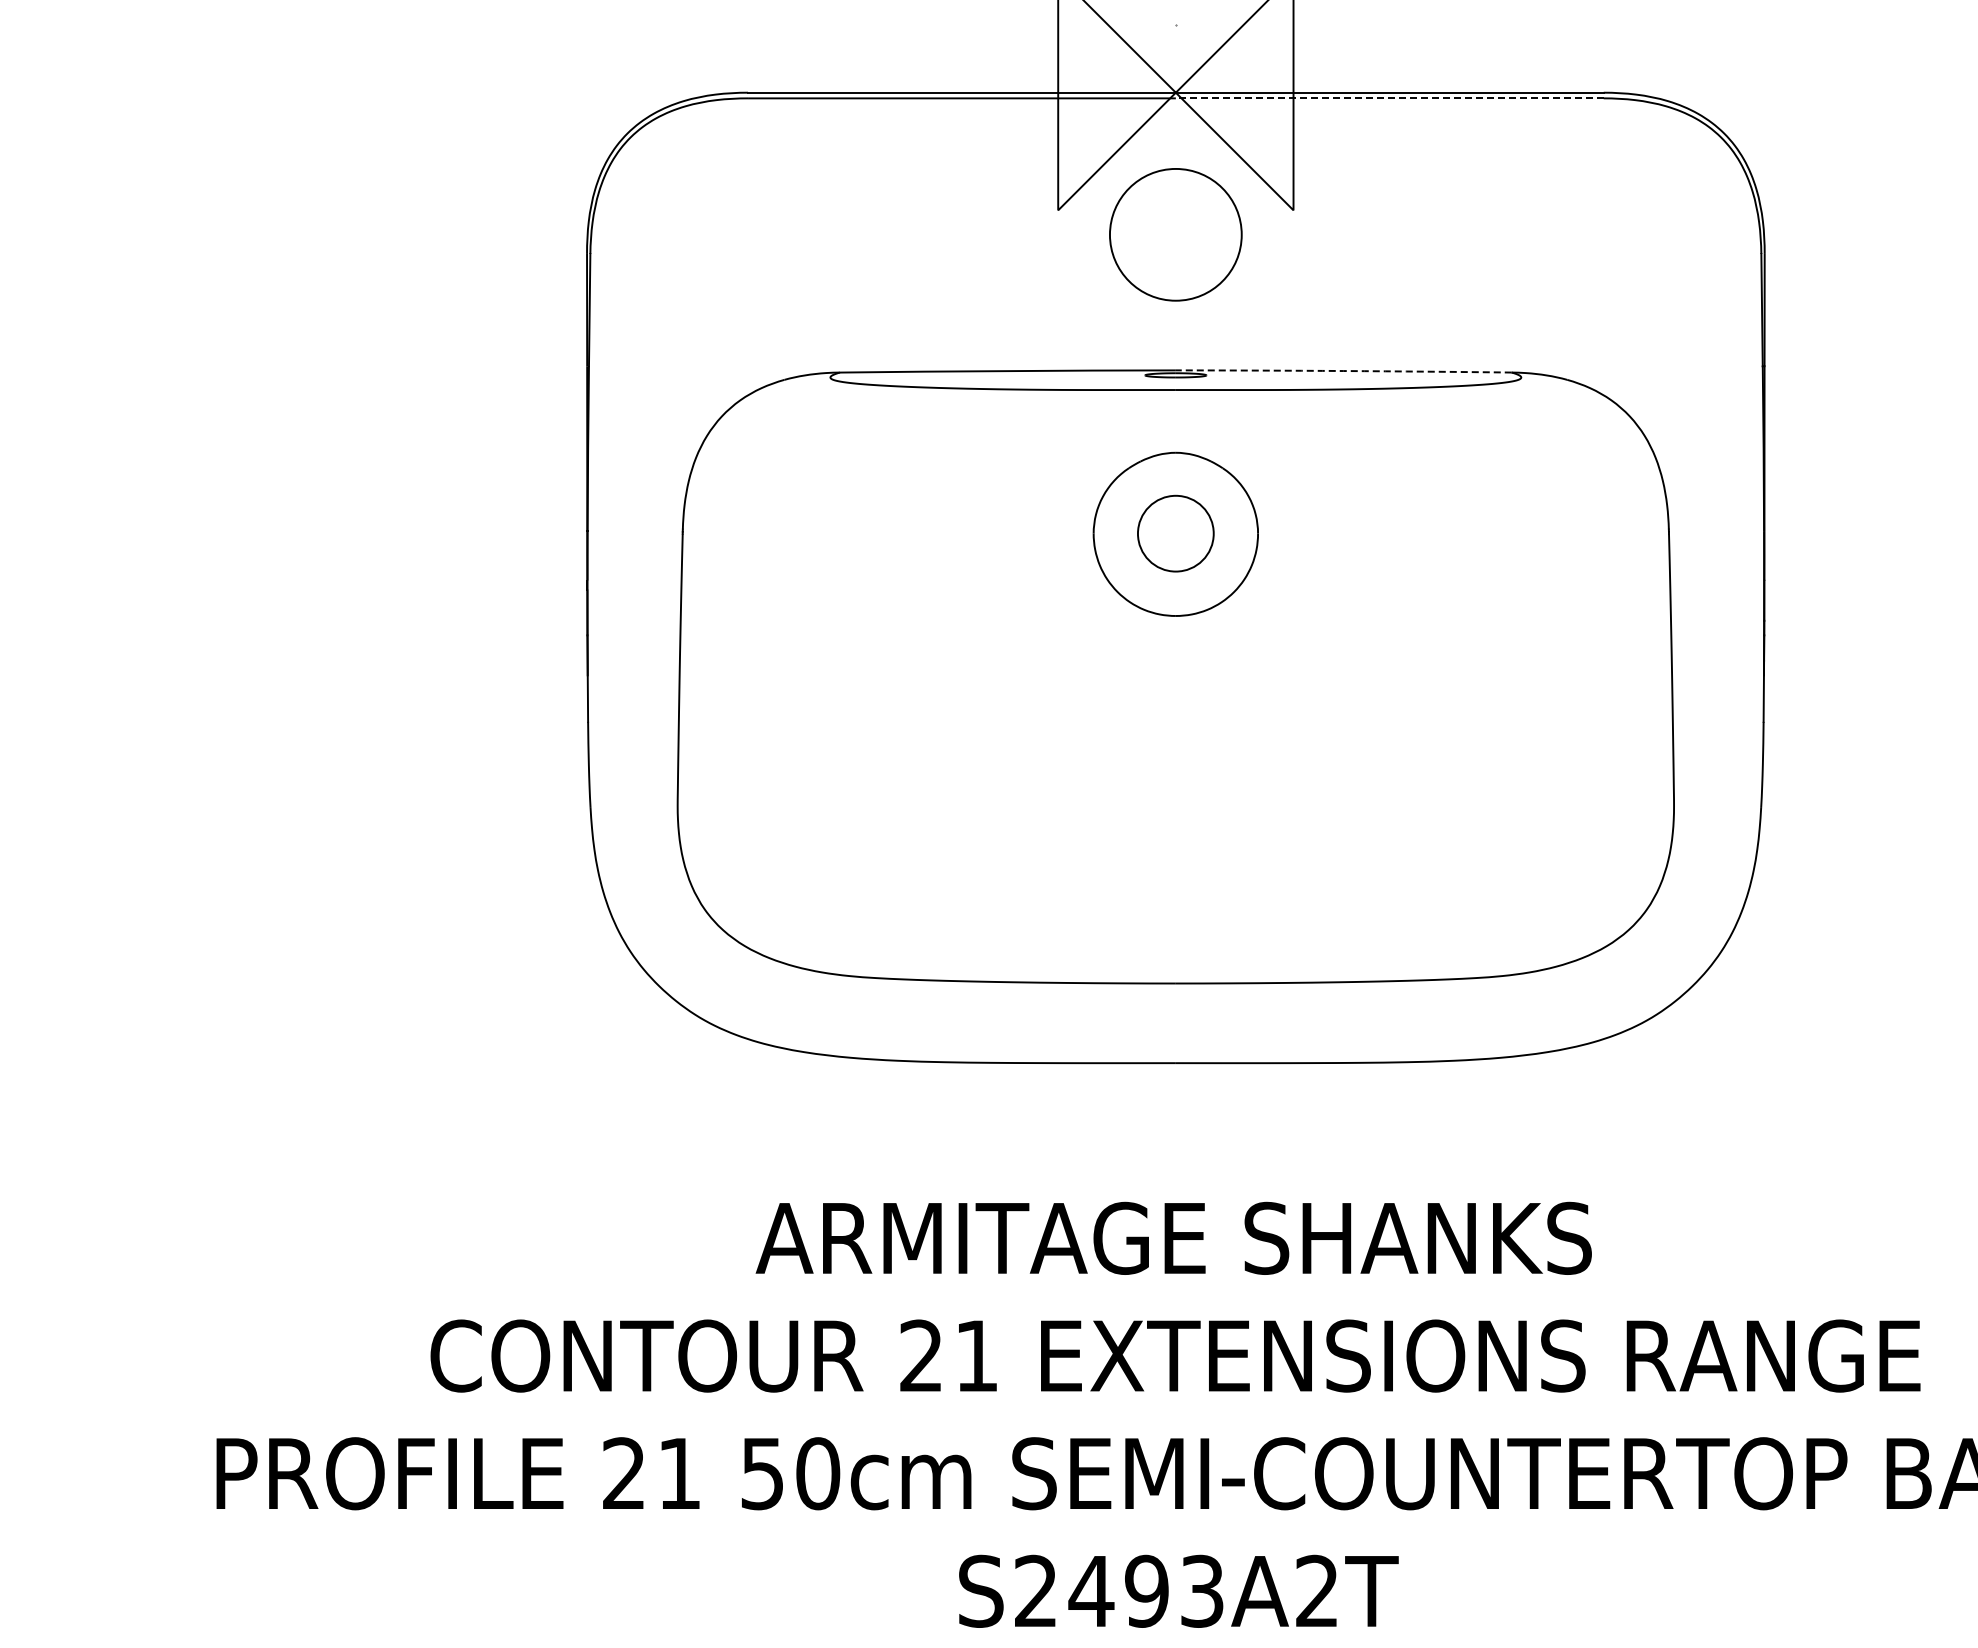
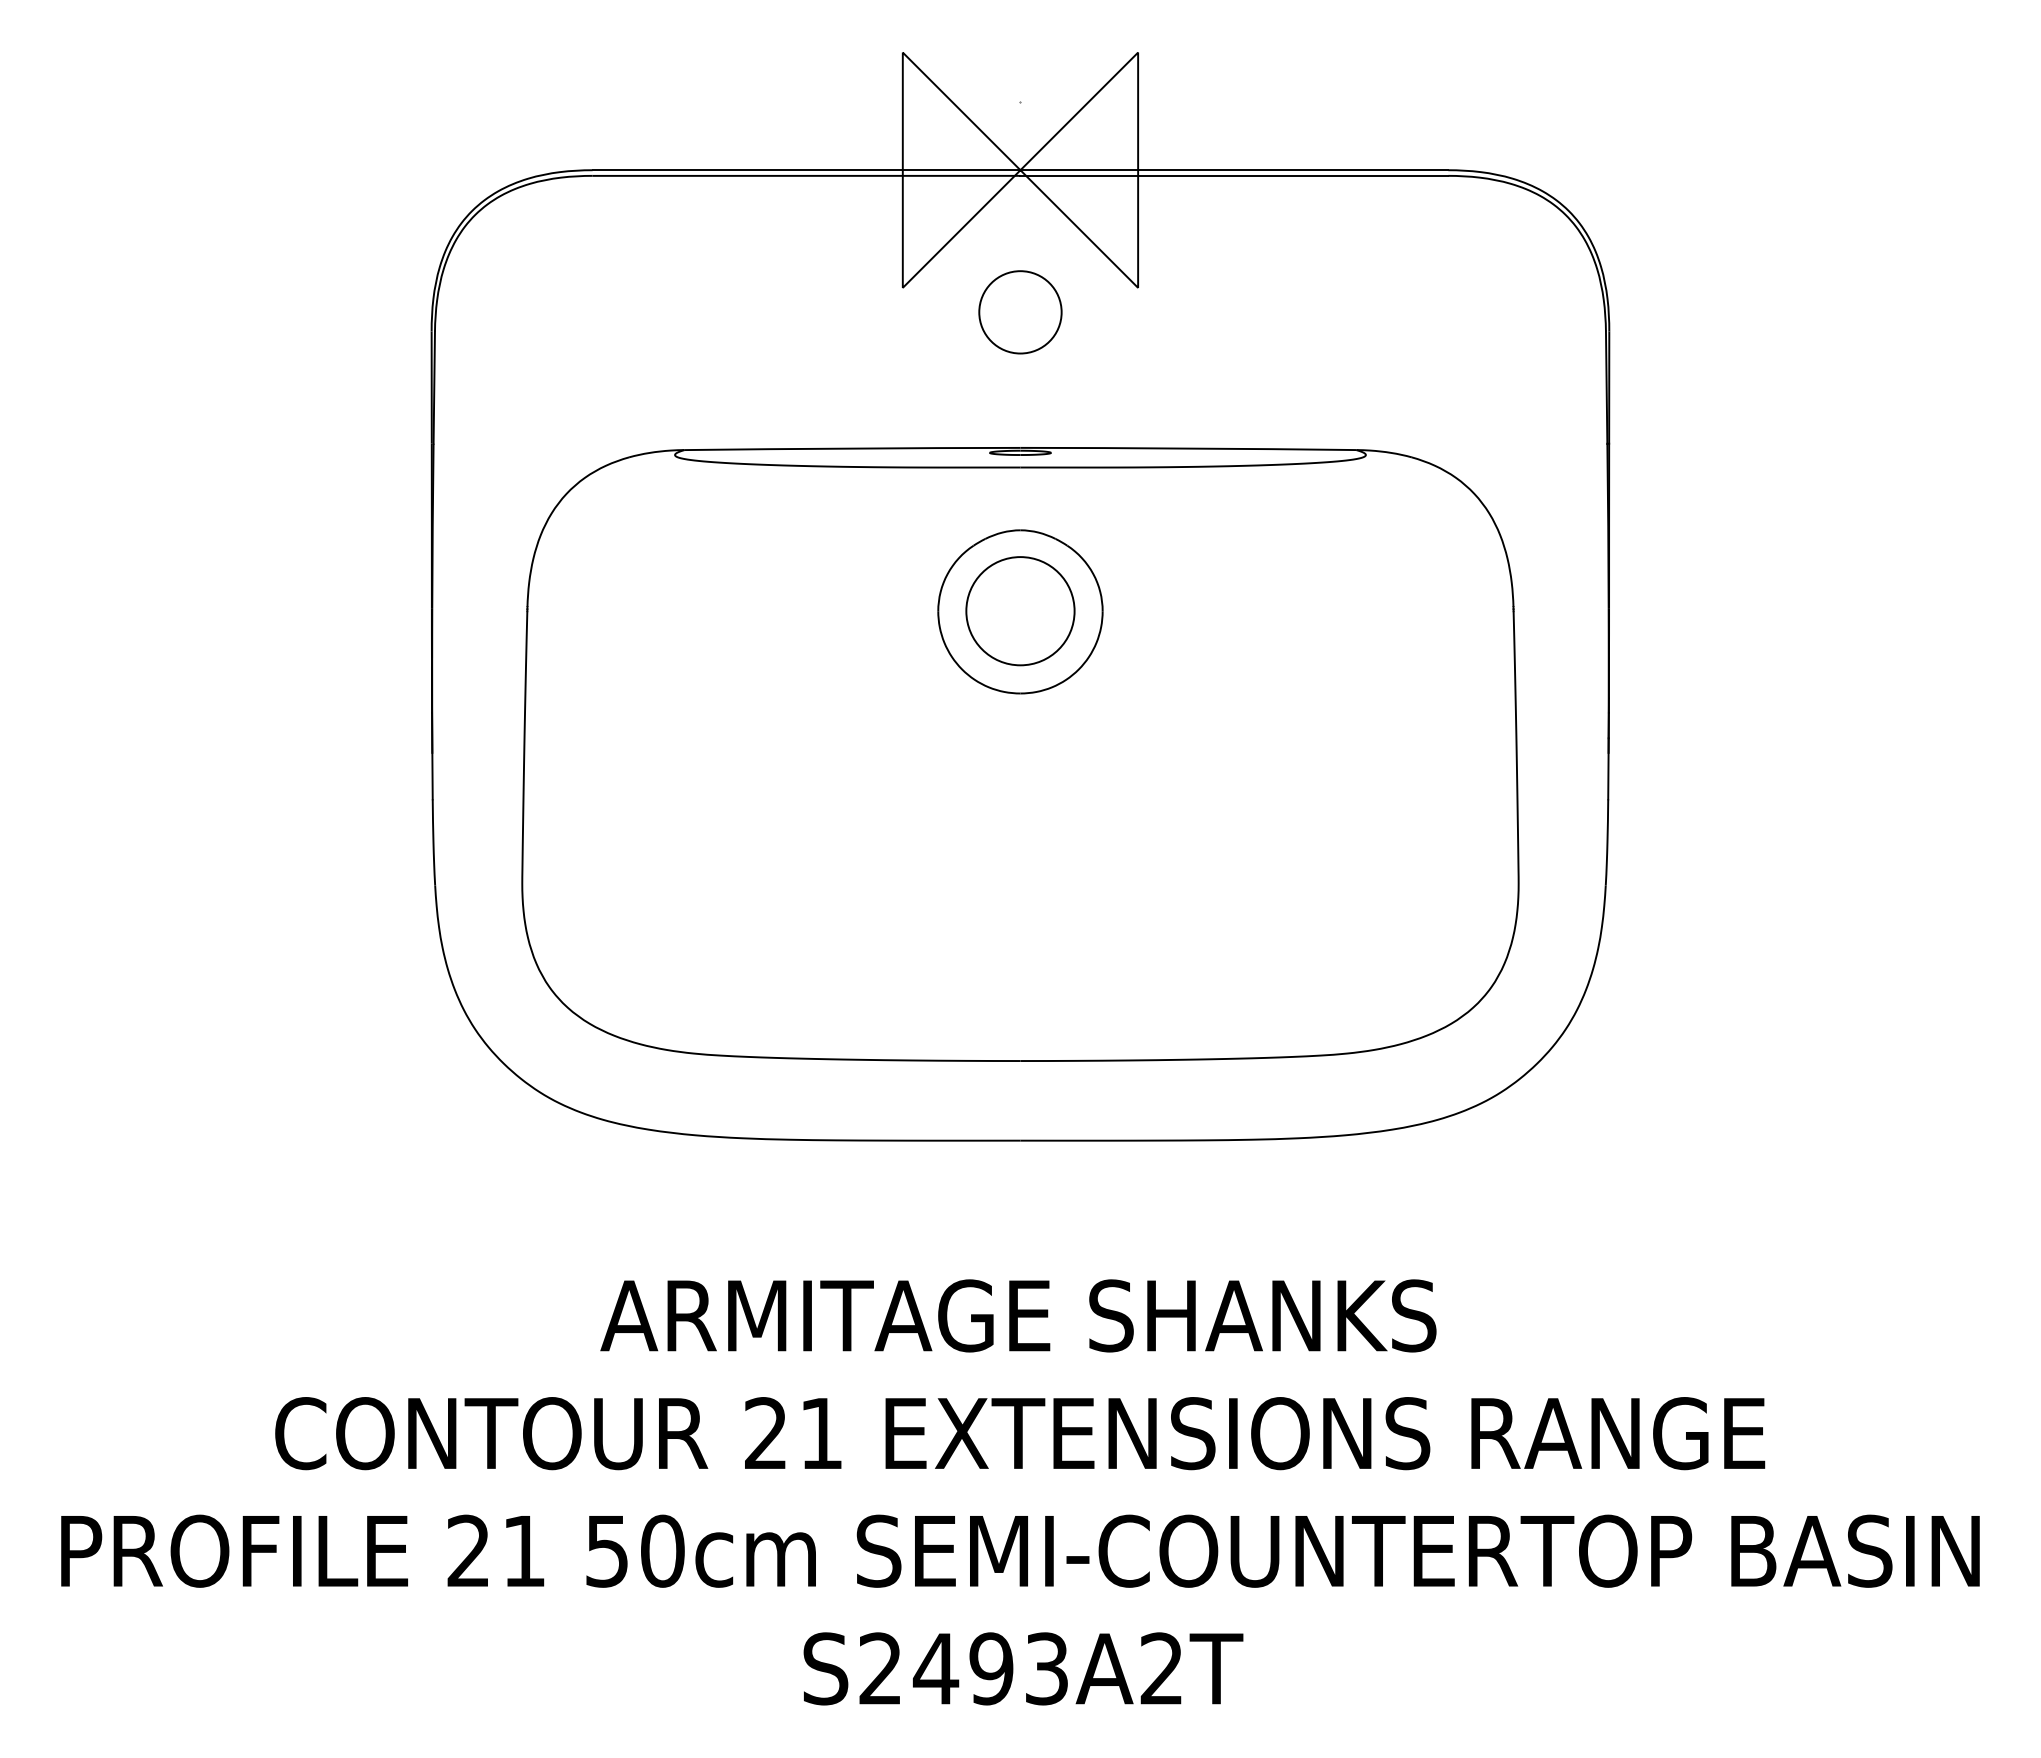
line: (1389, 97) -> (1234, 175), dashed -> solid
circle: (1175, 234) -> (1020, 312), size x0.62
arc: (1343, 370) -> (1188, 448), dashed -> solid
circle: (1175, 533) -> (1020, 611), size x1.43

